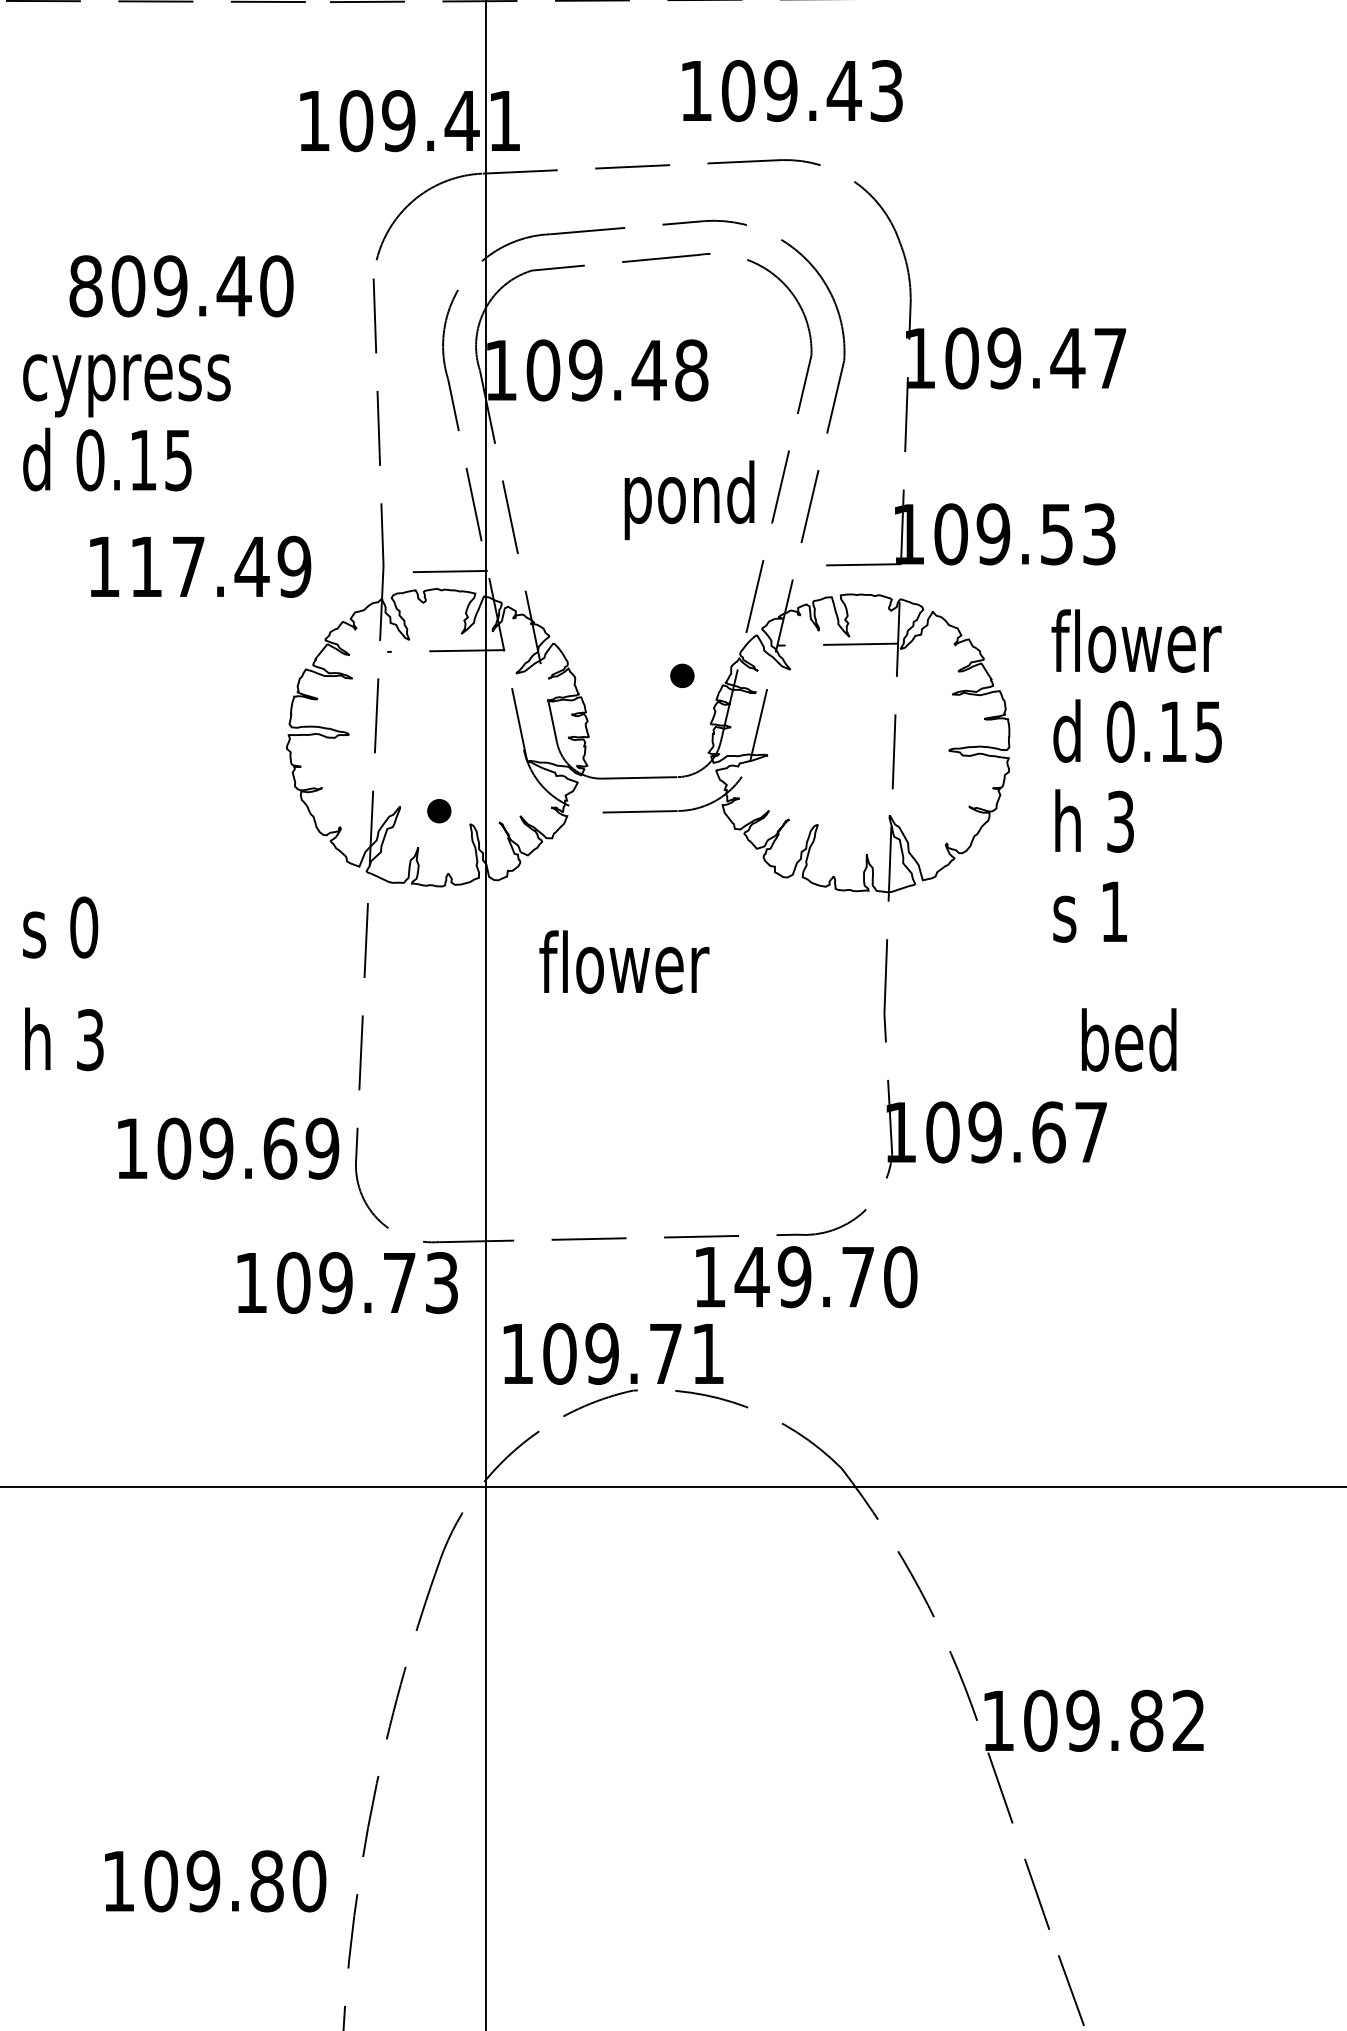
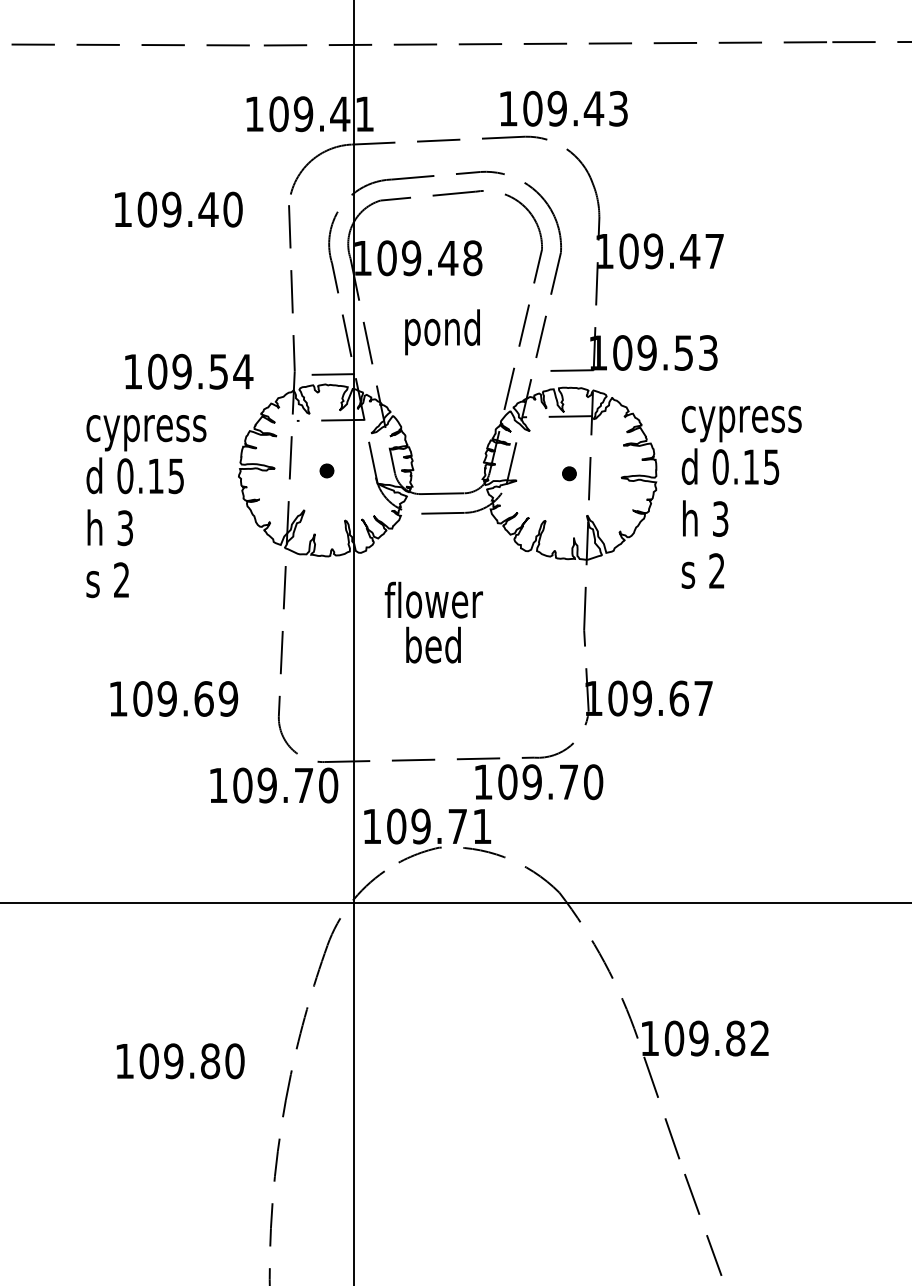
text: (791, 90) -> (563, 108), moved
text: (85, 286) -> (122, 209), 809.40 -> 109.40
text: (126, 422) -> (146, 454), moved
text: (689, 500) -> (442, 332), moved
text: (220, 566) -> (200, 371), 117.49 -> 109.54
text: (1154, 649) -> (740, 419), flower -> cypress
part: (682, 675) -> (569, 473), moved
part: (438, 810) -> (326, 470), moved
text: (1113, 910) -> (716, 570), 1 -> 2
text: (83, 928) -> (121, 580), 0 -> 2
text: (62, 1038) -> (109, 527), moved
text: (1129, 1038) -> (433, 644), moved
text: (229, 1147) -> (174, 698), moved
text: (751, 1277) -> (507, 782), 149.70 -> 109.70
text: (441, 1282) -> (328, 785), 109.73 -> 109.70
text: (215, 1881) -> (180, 1061), moved

